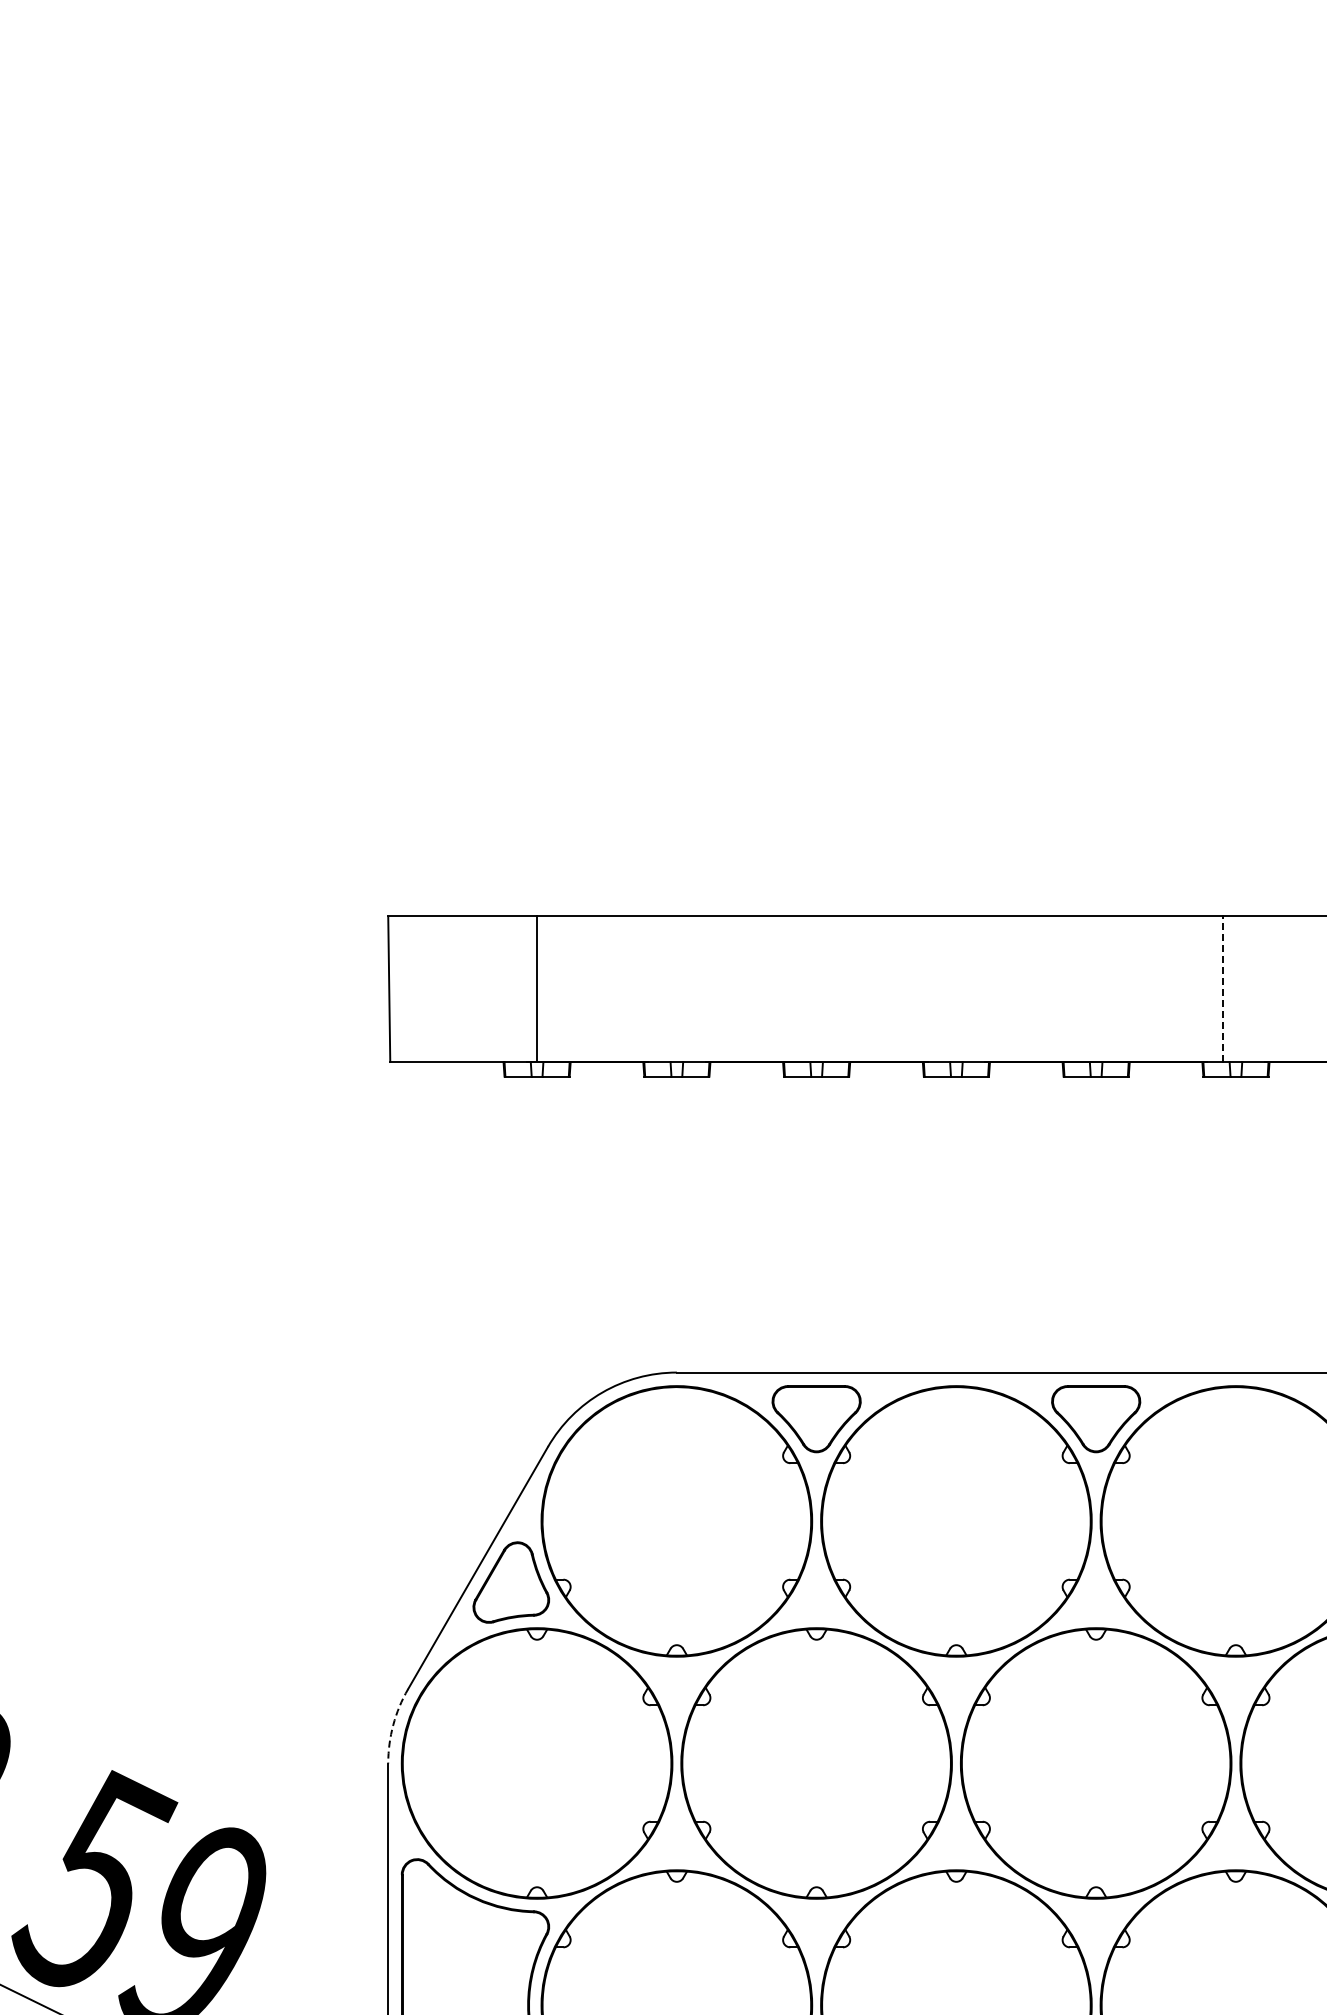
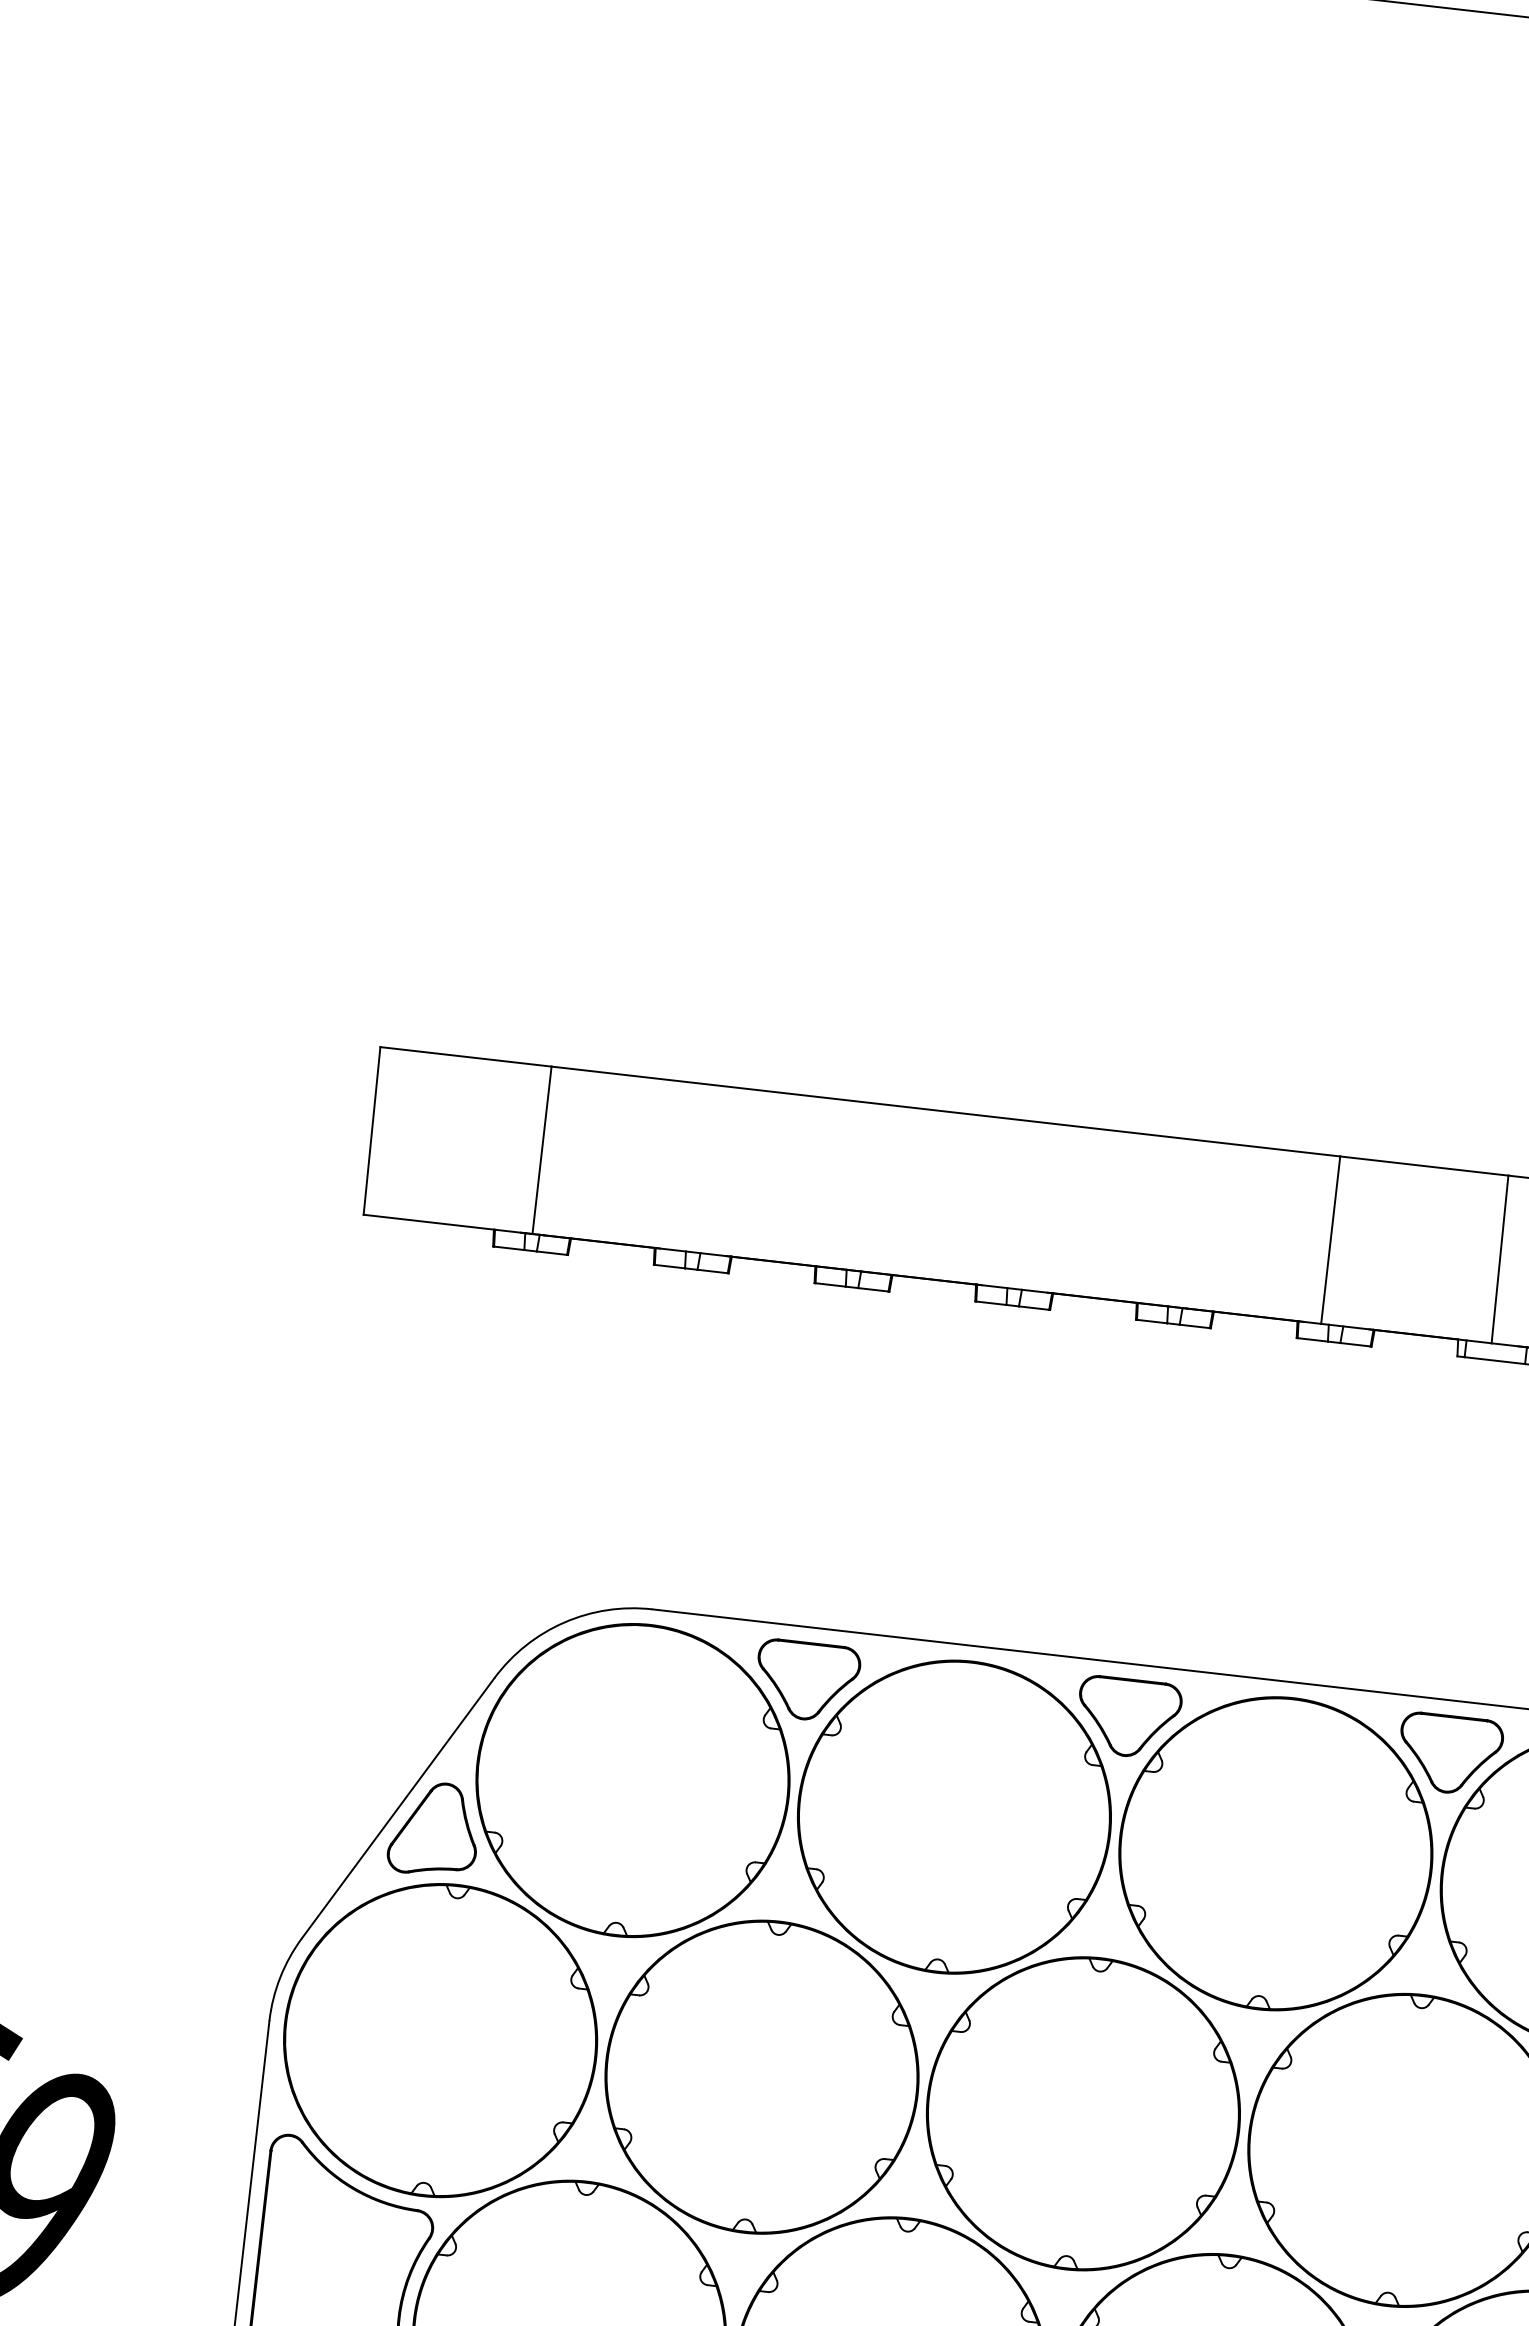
line: (1222, 989) -> (1330, 1240), dashed -> solid
arc: (393, 1724) -> (280, 1976), dashed -> solid

